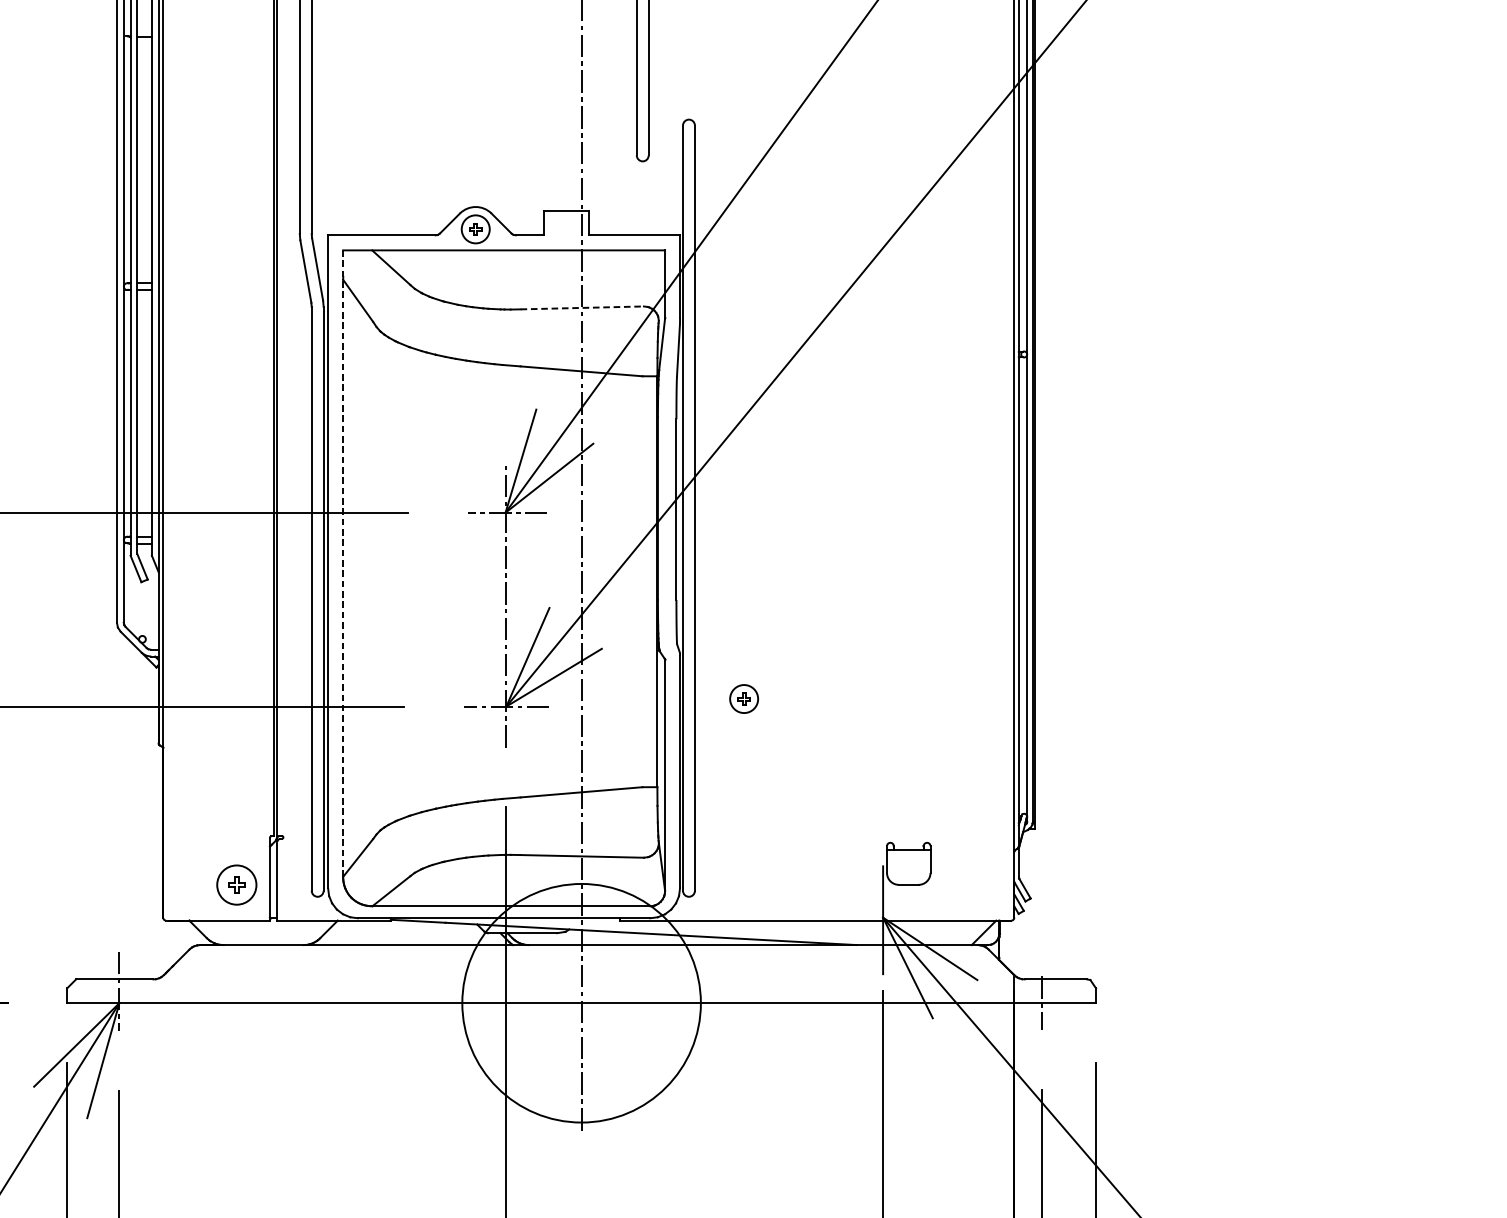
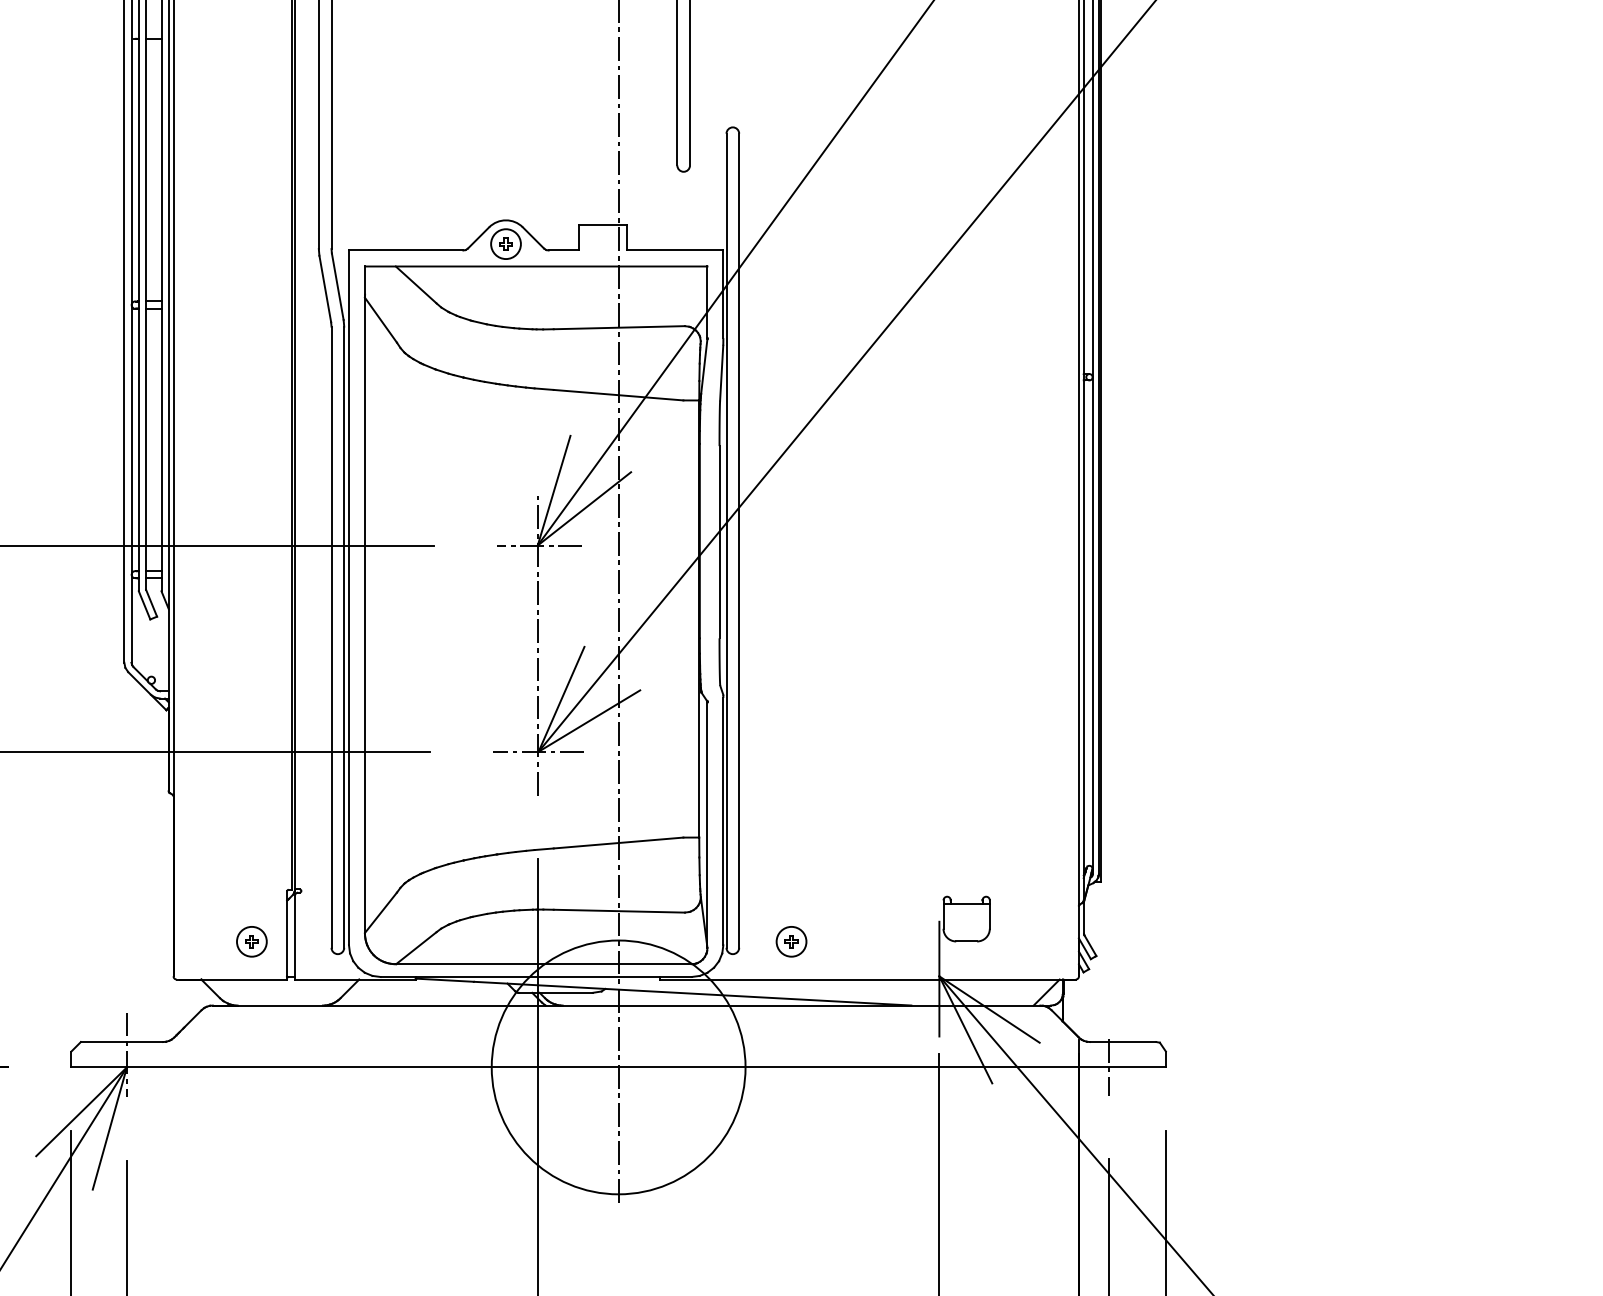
line: (582, 307) -> (619, 327), dashed -> solid
line: (342, 563) -> (364, 599), dashed -> solid
part: (744, 698) -> (791, 941), moved
part: (236, 884) -> (251, 941), size x0.71

